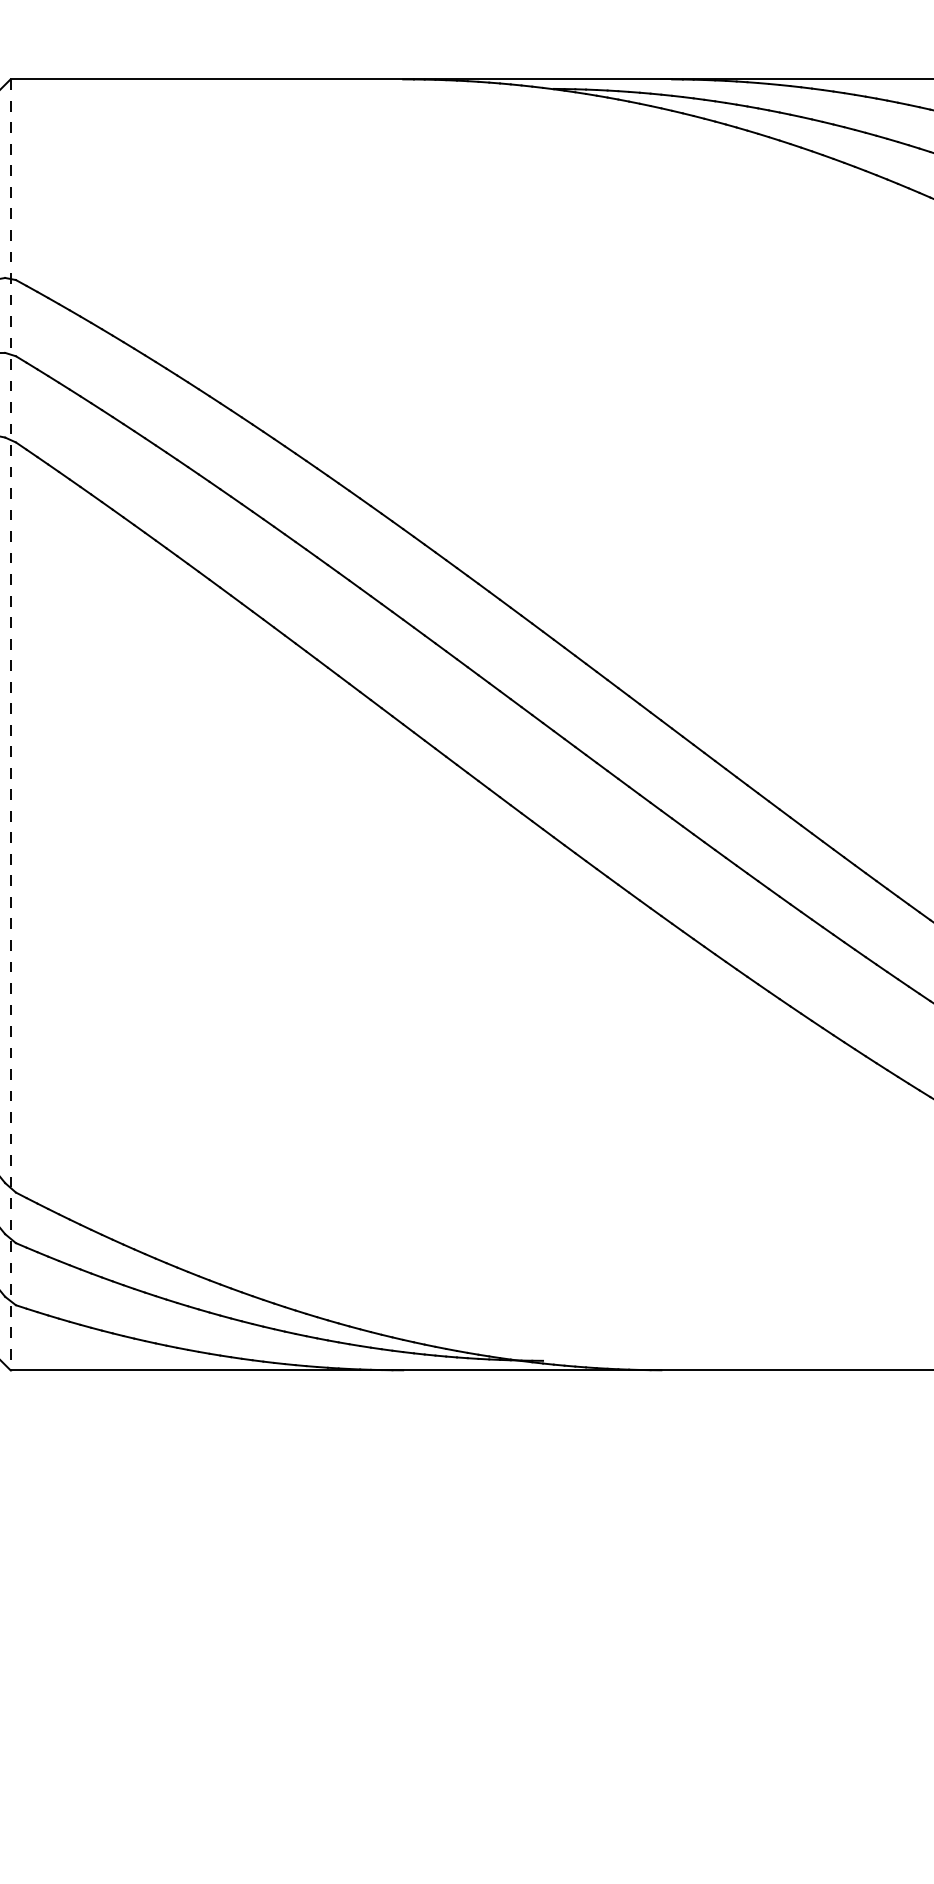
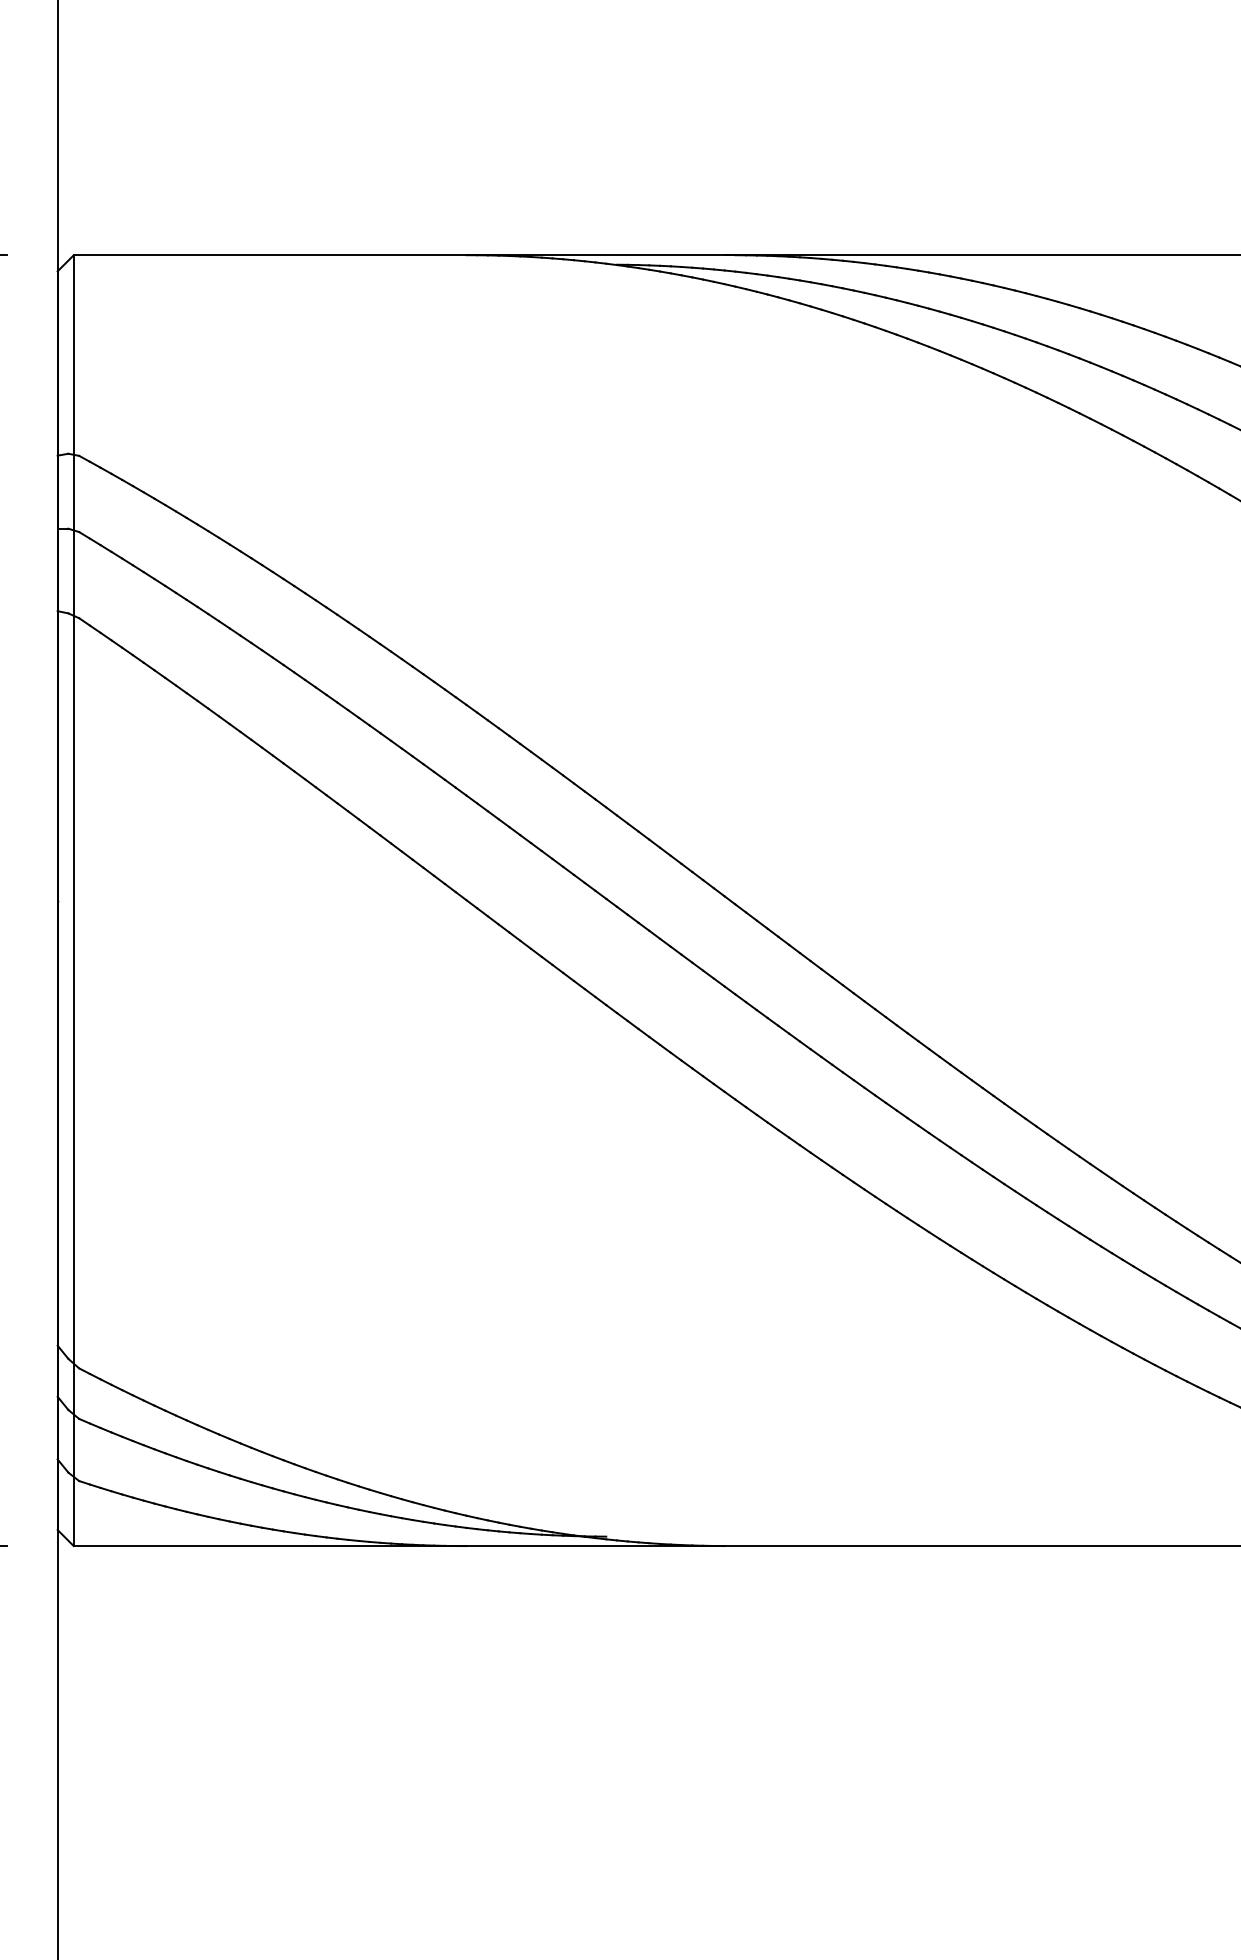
line: (10, 725) -> (73, 901), dashed -> solid

